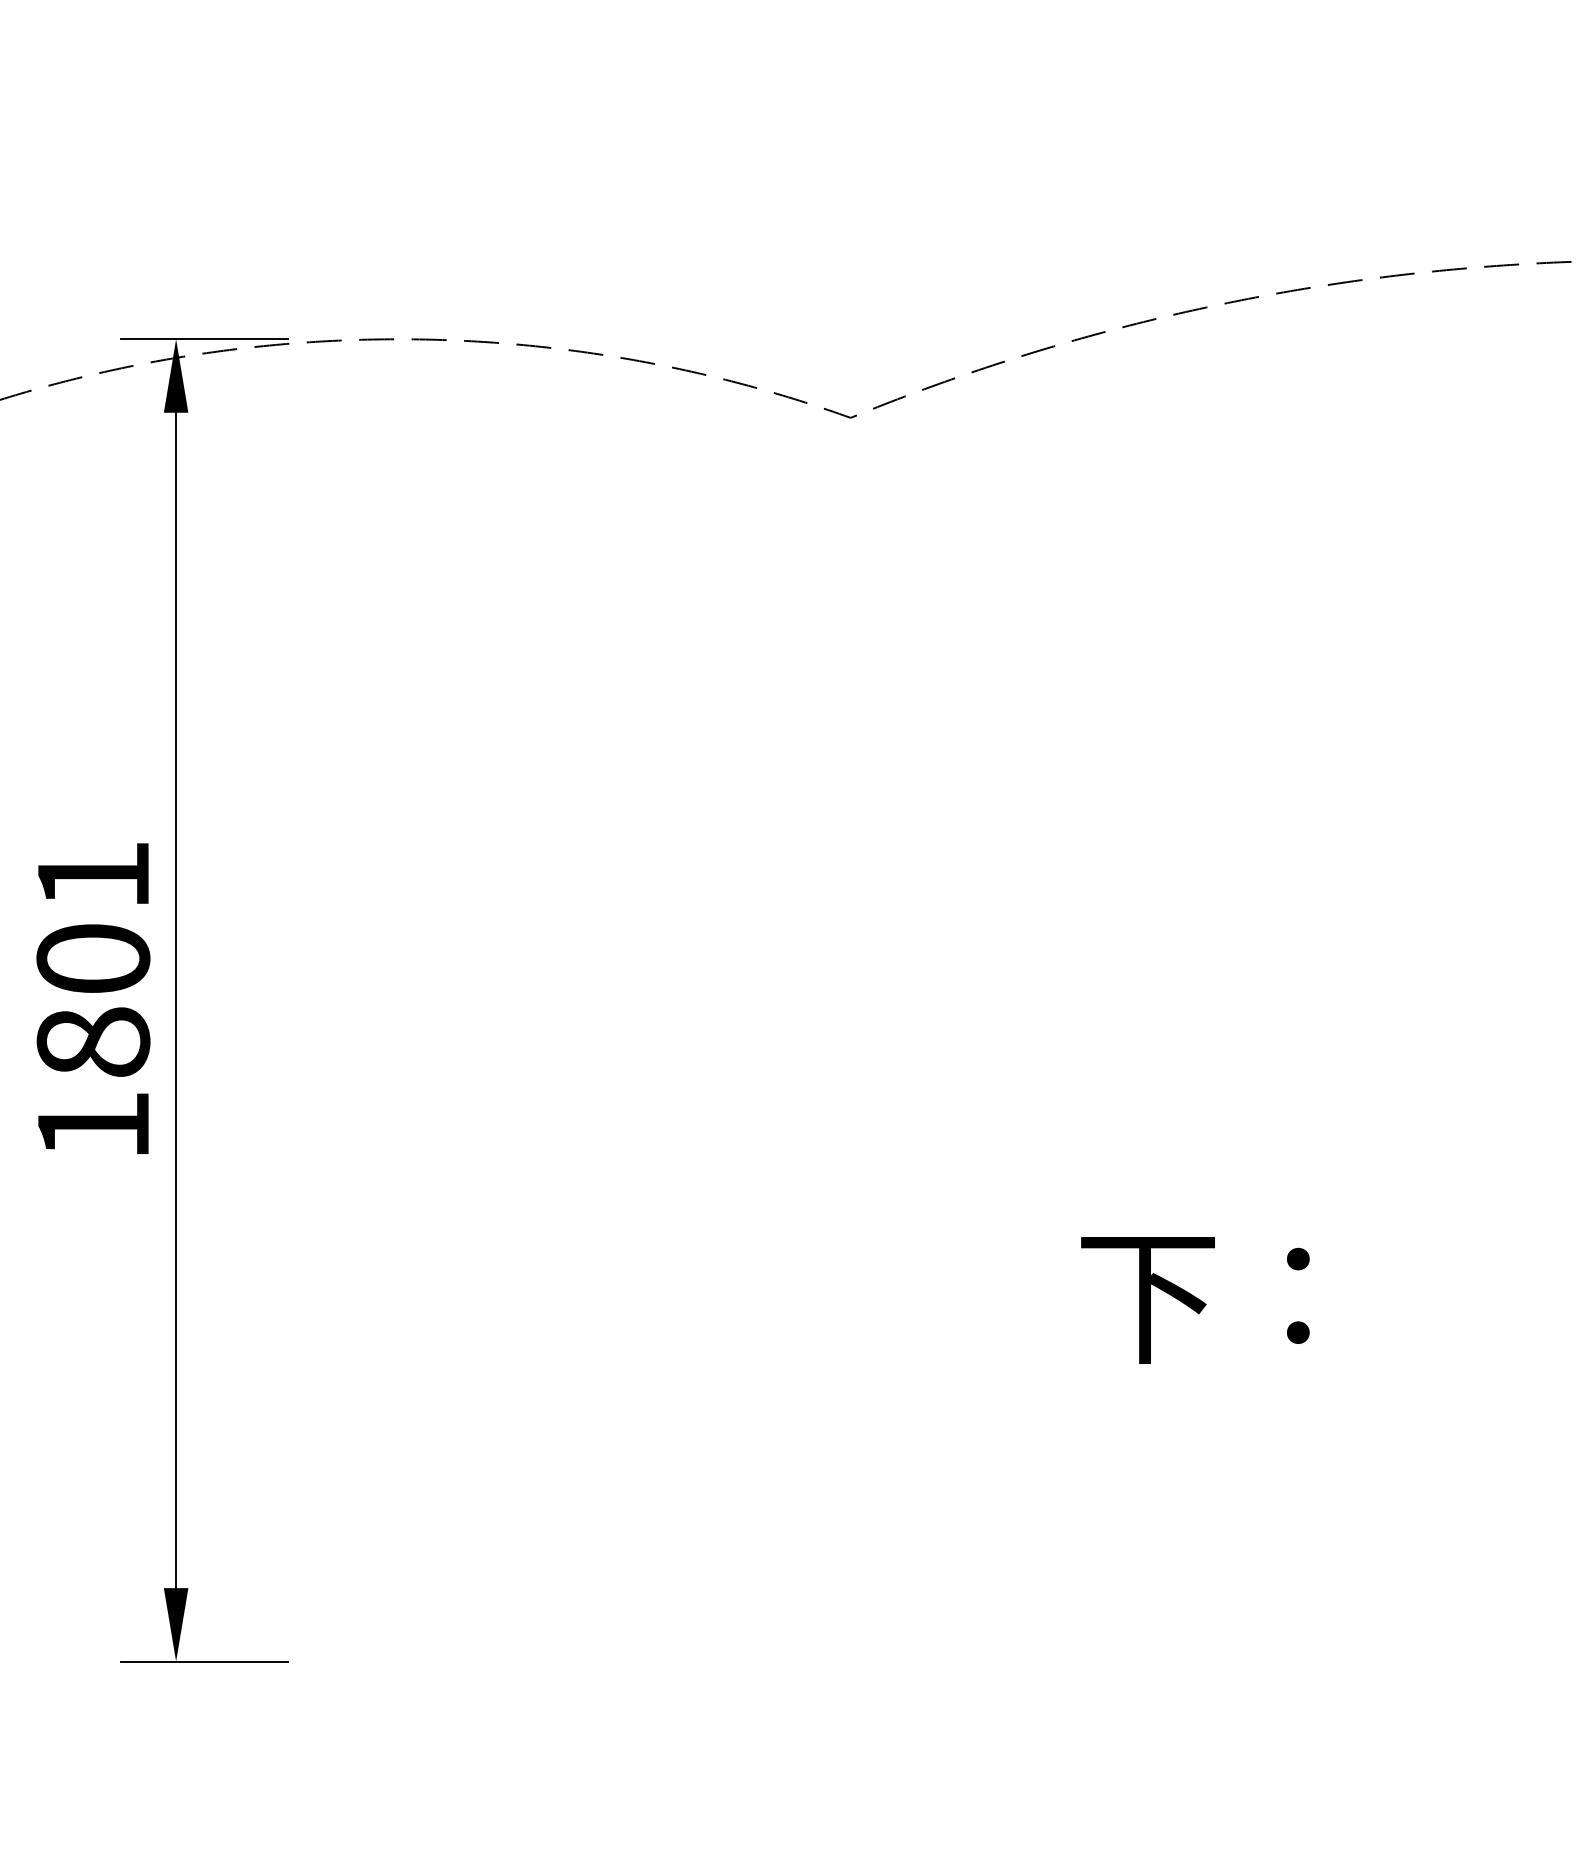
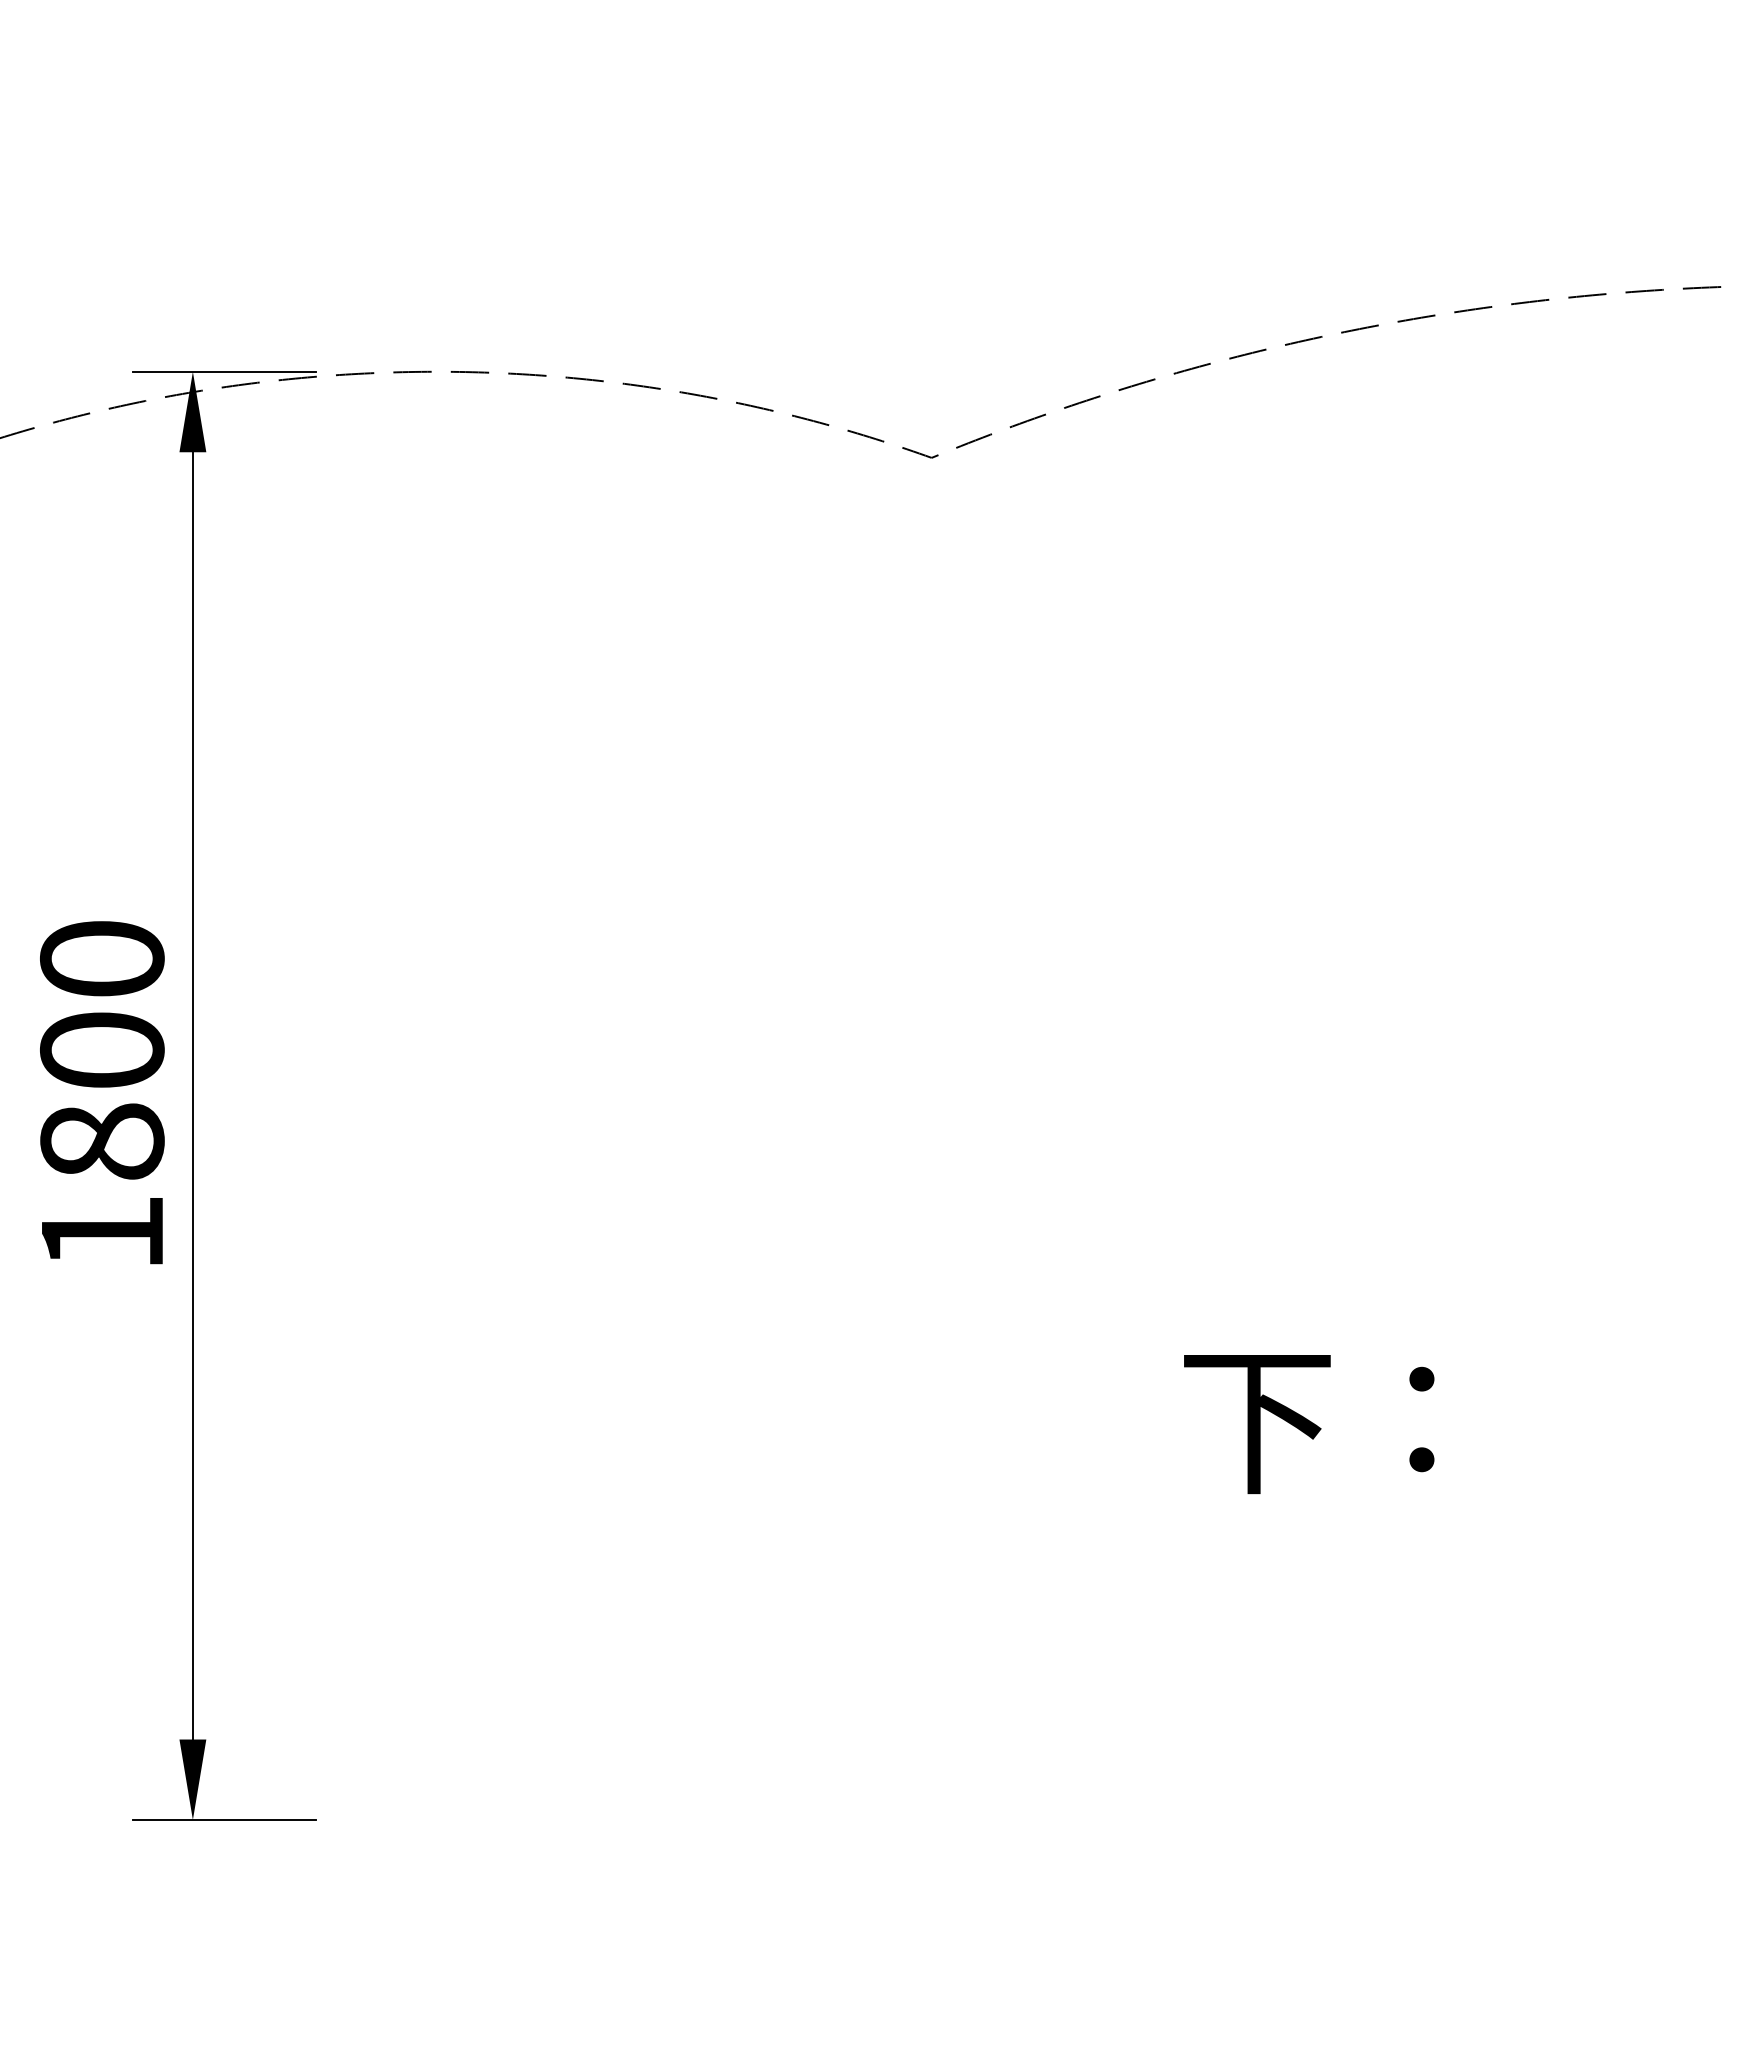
text: (93, 875) -> (102, 959), 1801 -> 1800

